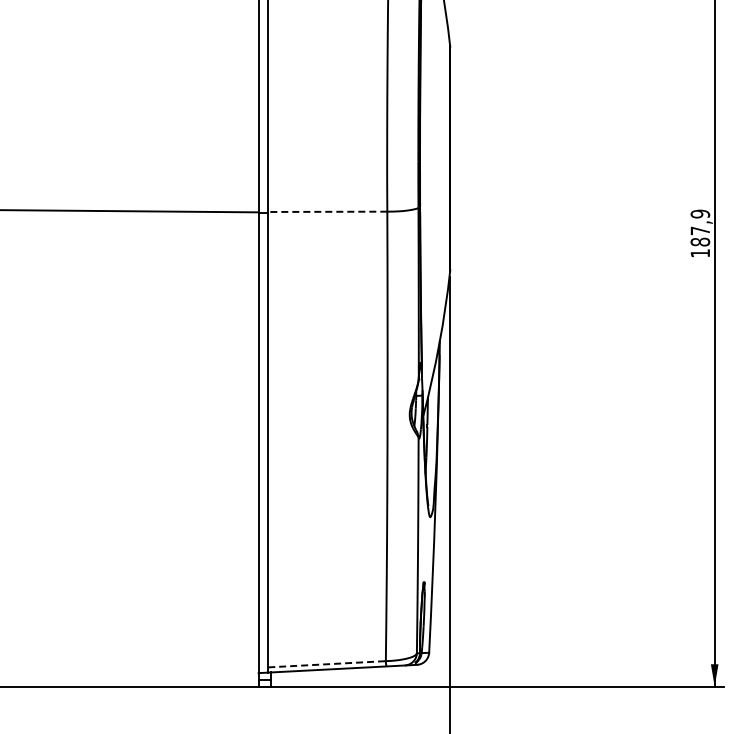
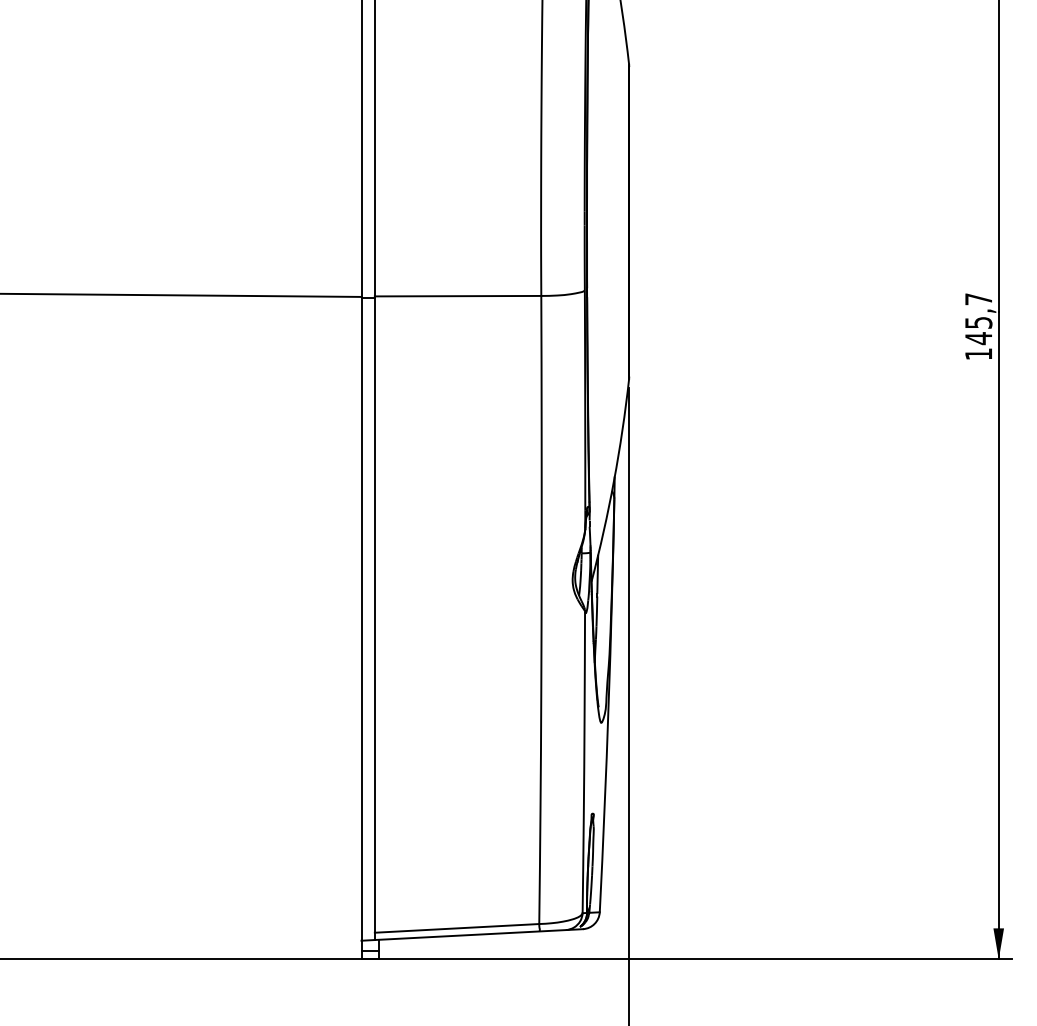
line: (327, 211) -> (457, 295), dashed -> solid
text: (700, 227) -> (978, 318), 187,9 -> 145,7
line: (327, 664) -> (457, 928), dashed -> solid

